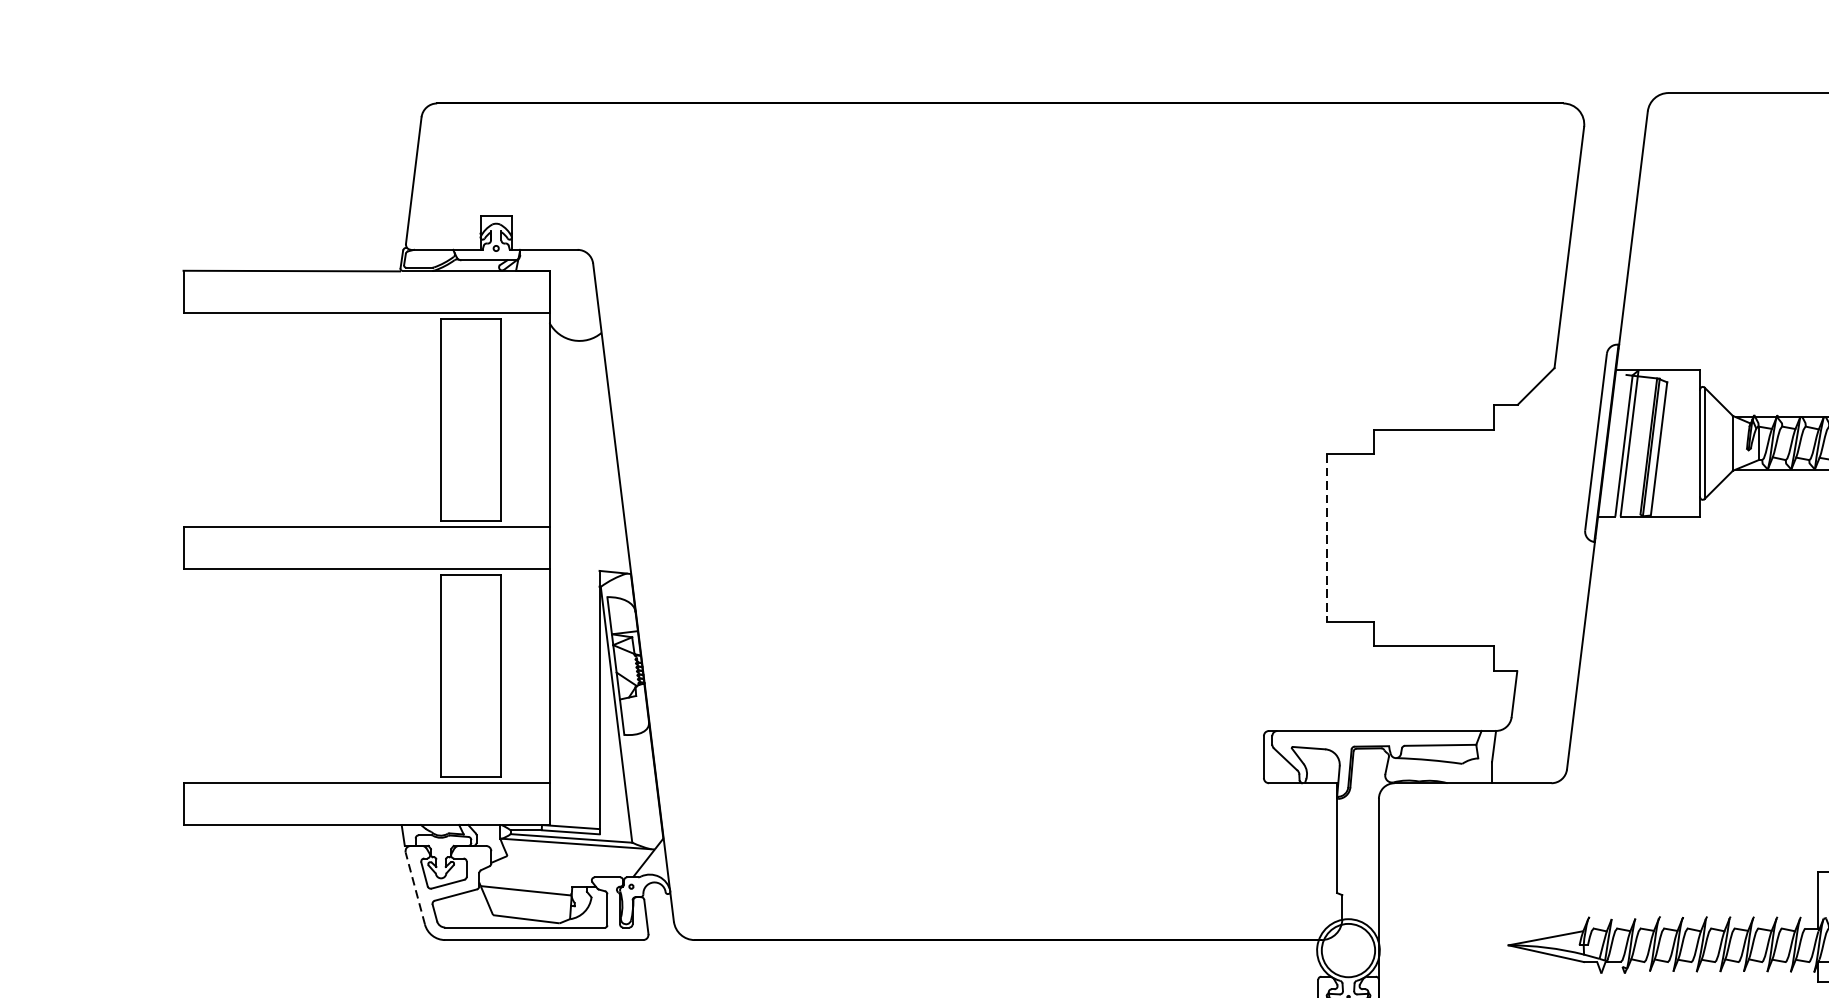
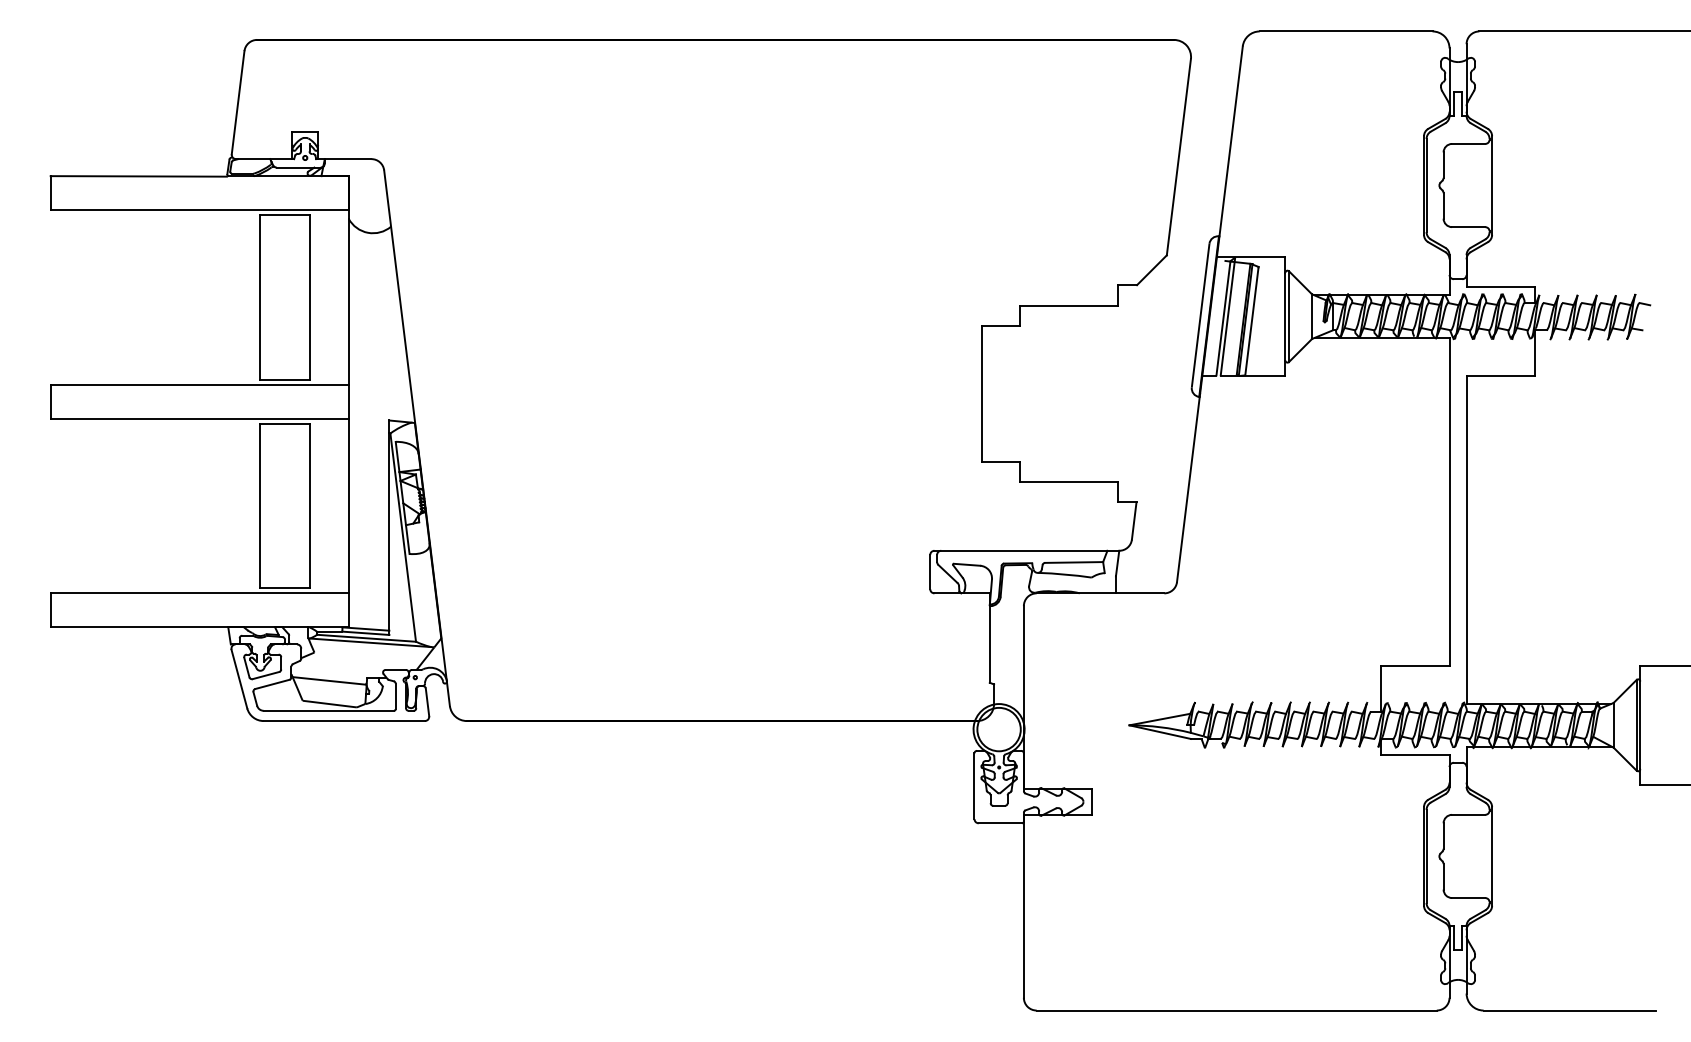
line: (1326, 538) -> (981, 394), dashed -> solid
line: (415, 887) -> (239, 678), dashed -> solid

